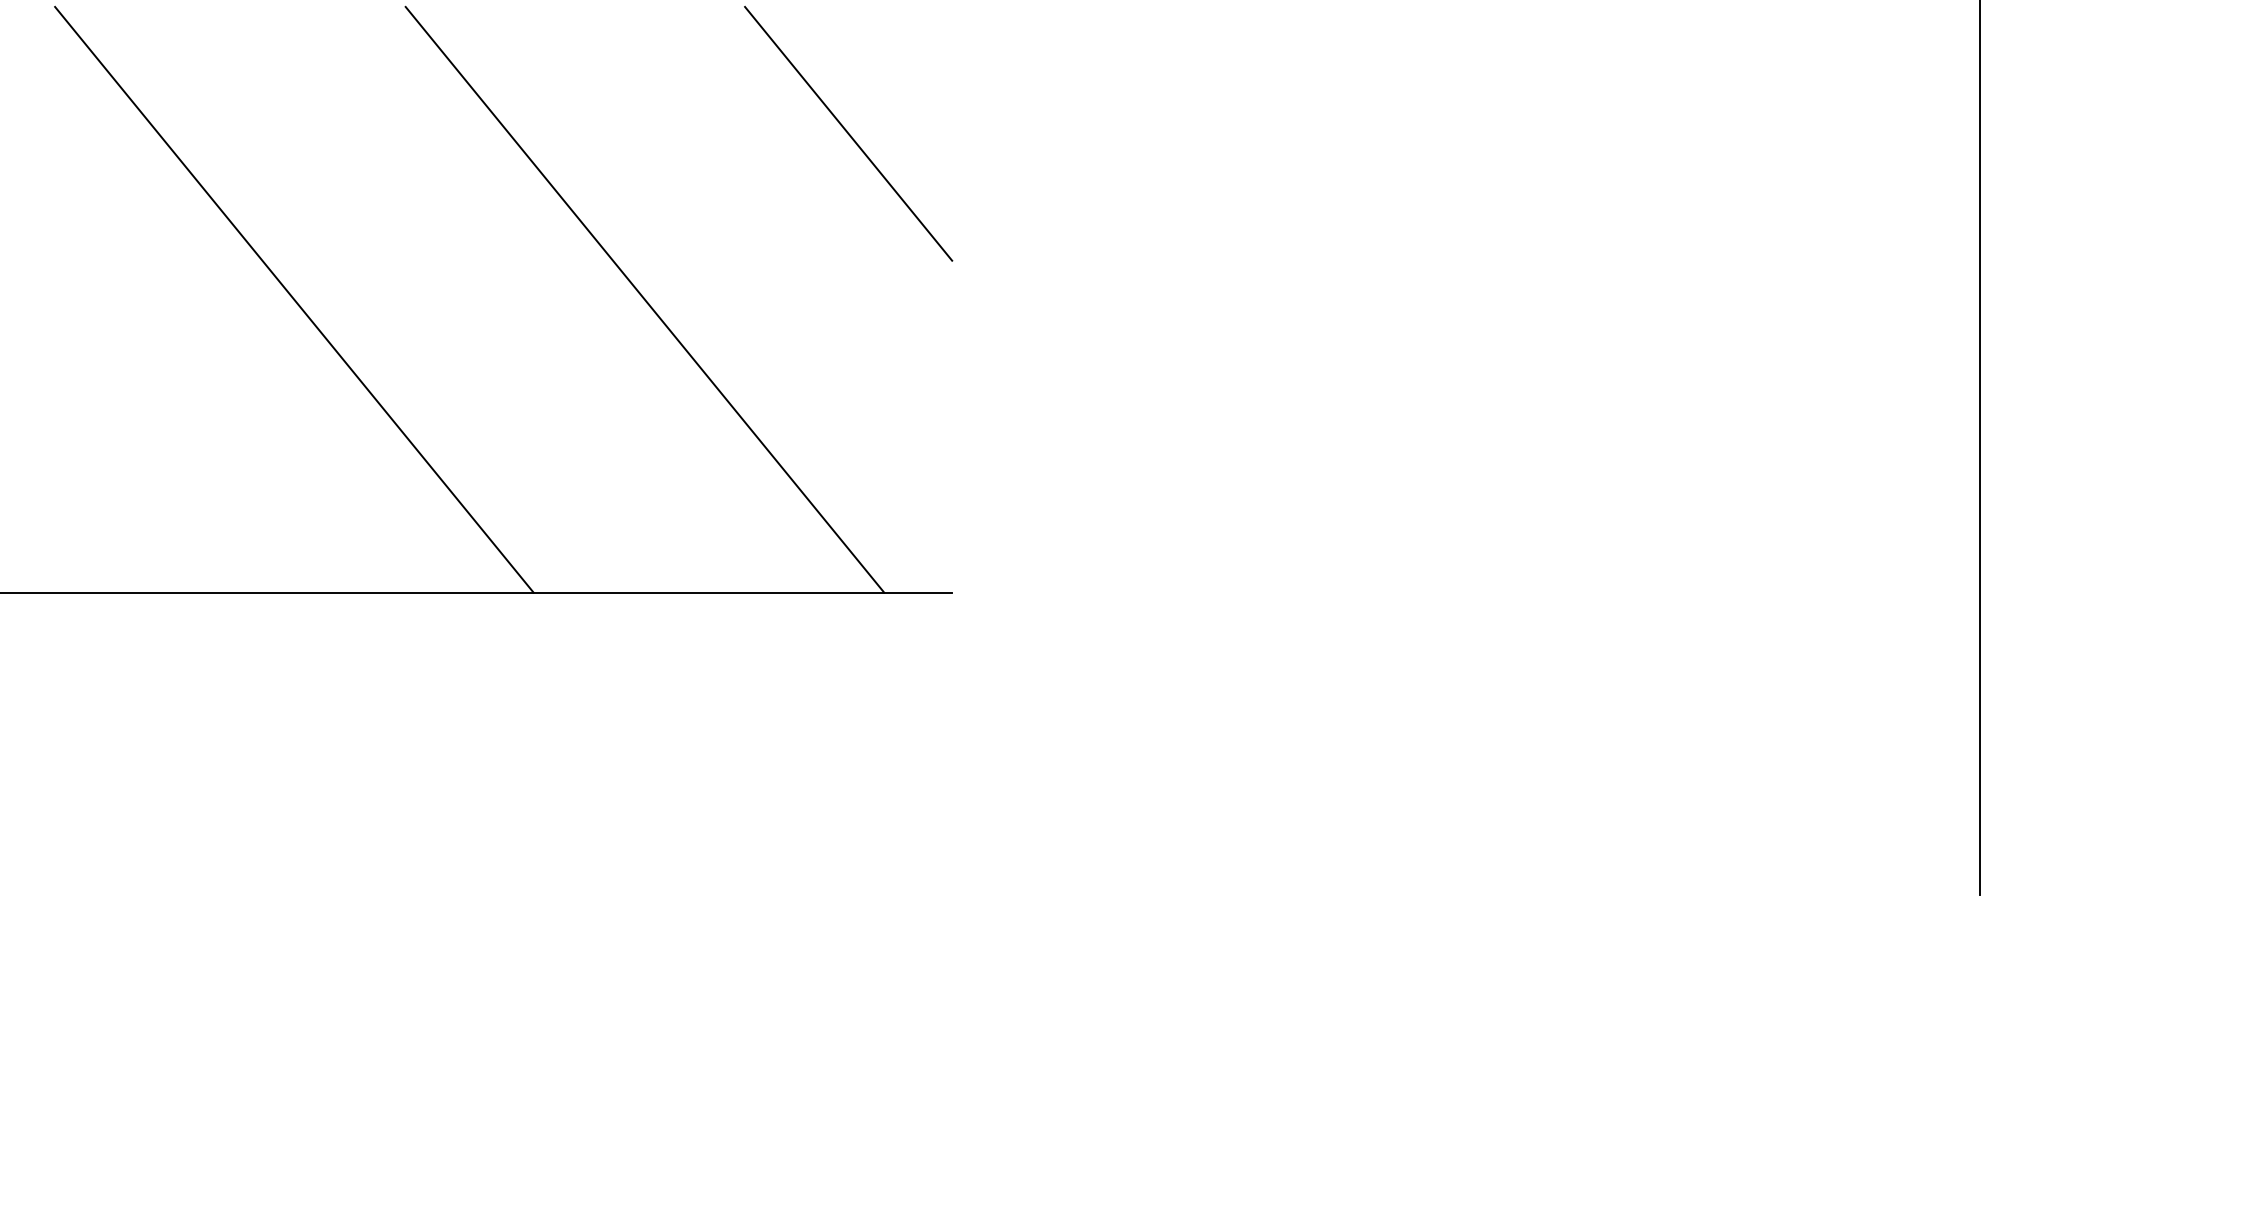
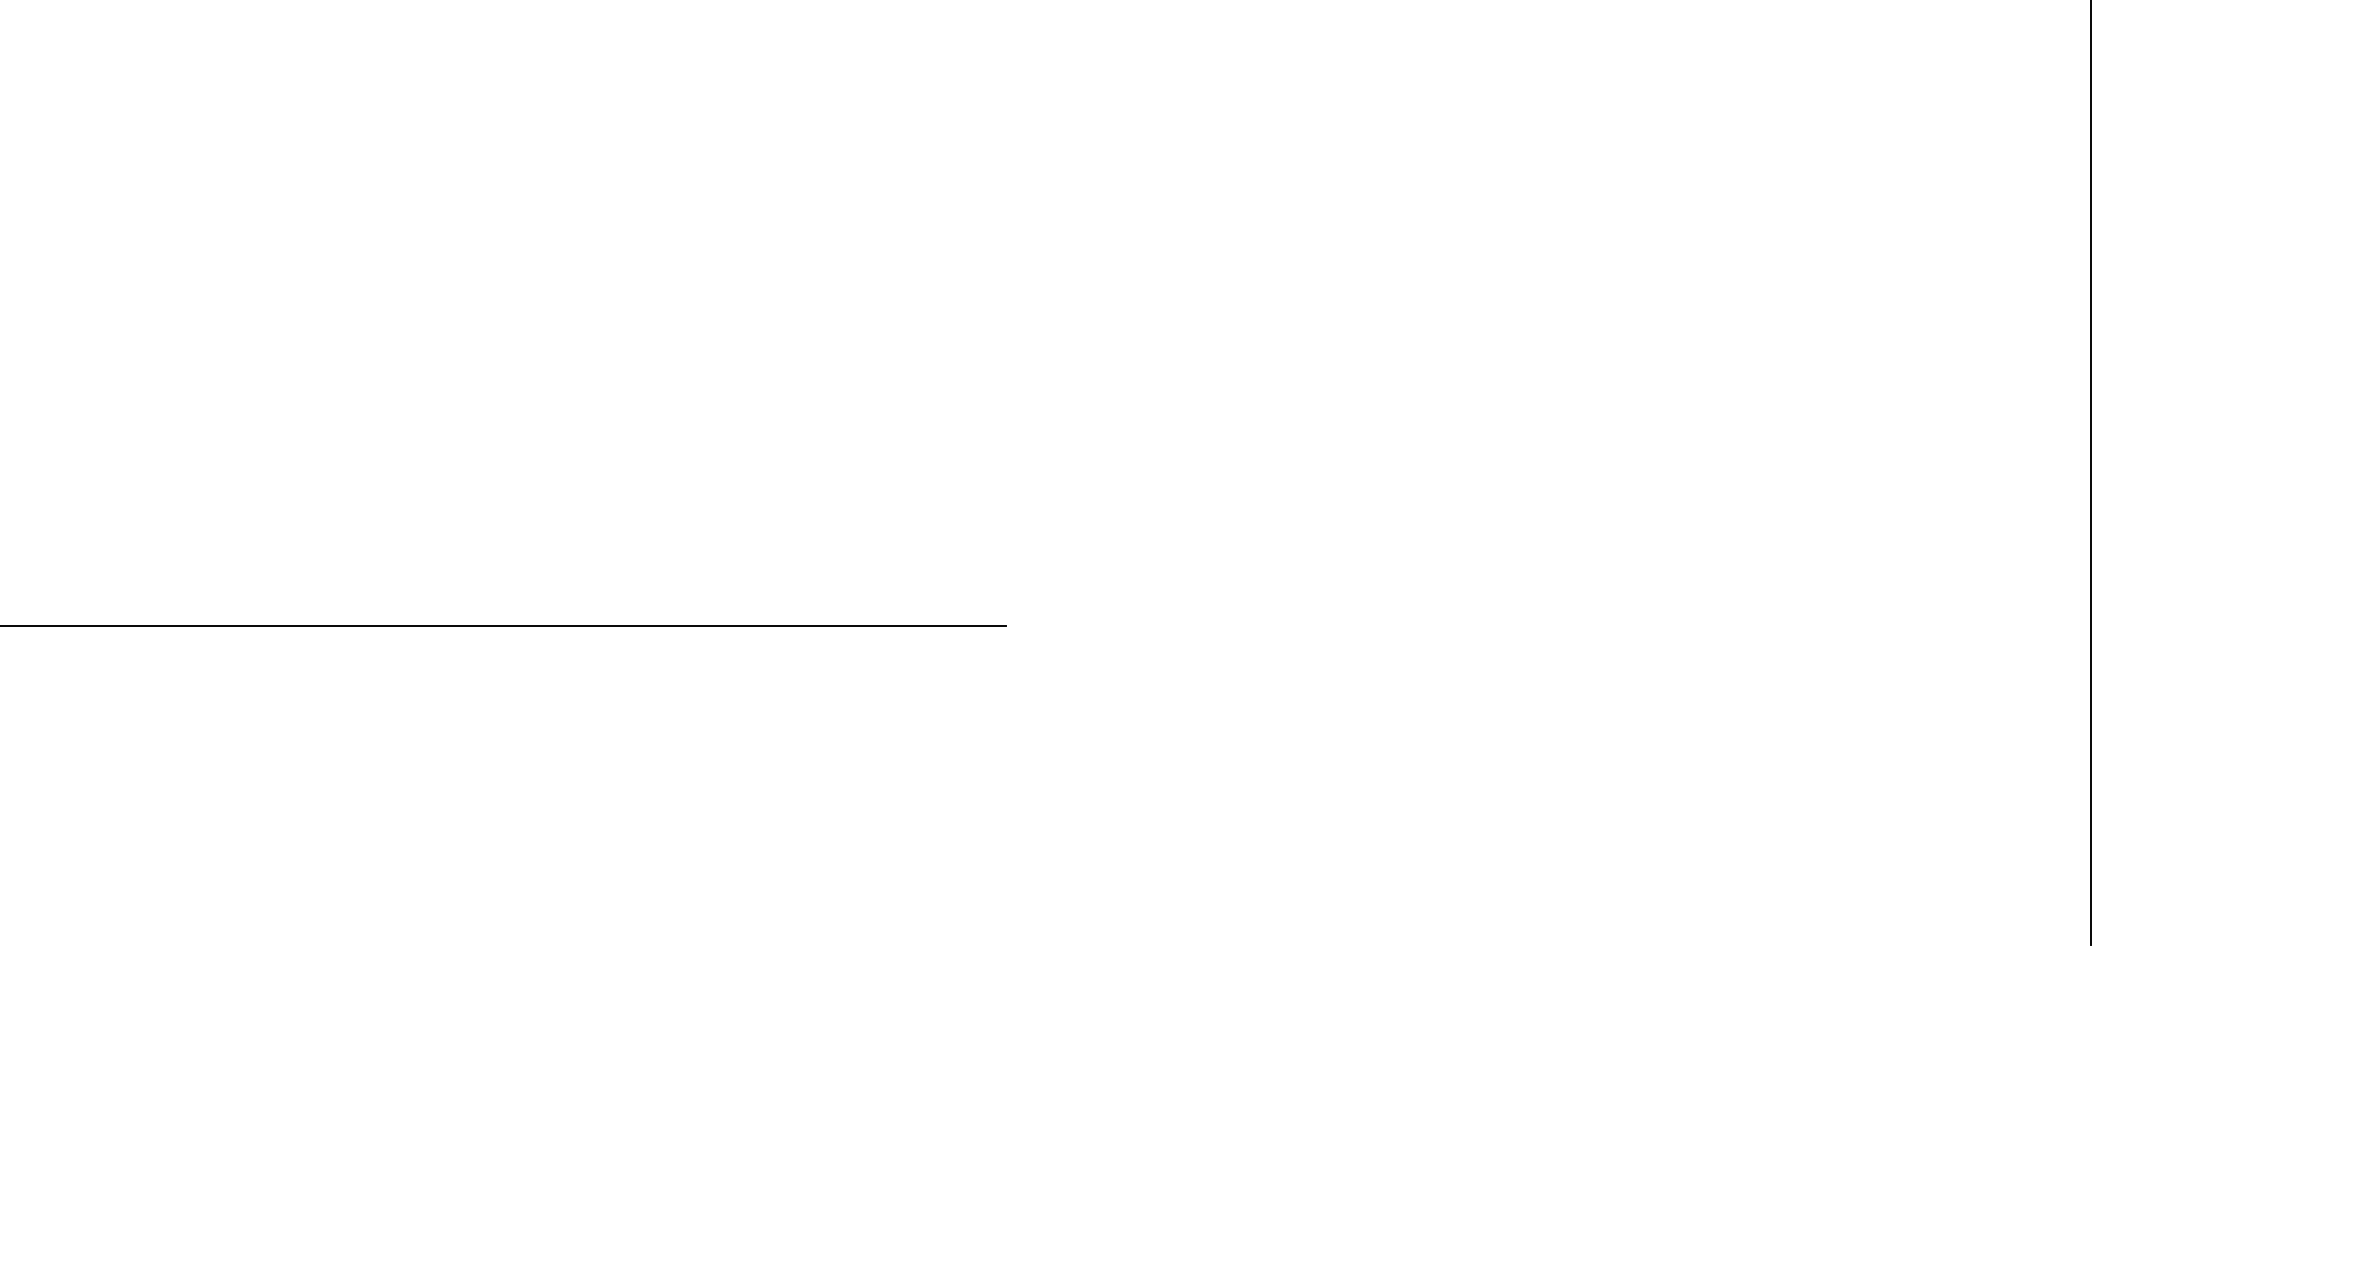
line: (848, 133) -> (896, 140), removed
line: (294, 299) -> (311, 316), removed
line: (644, 299) -> (680, 316), removed

